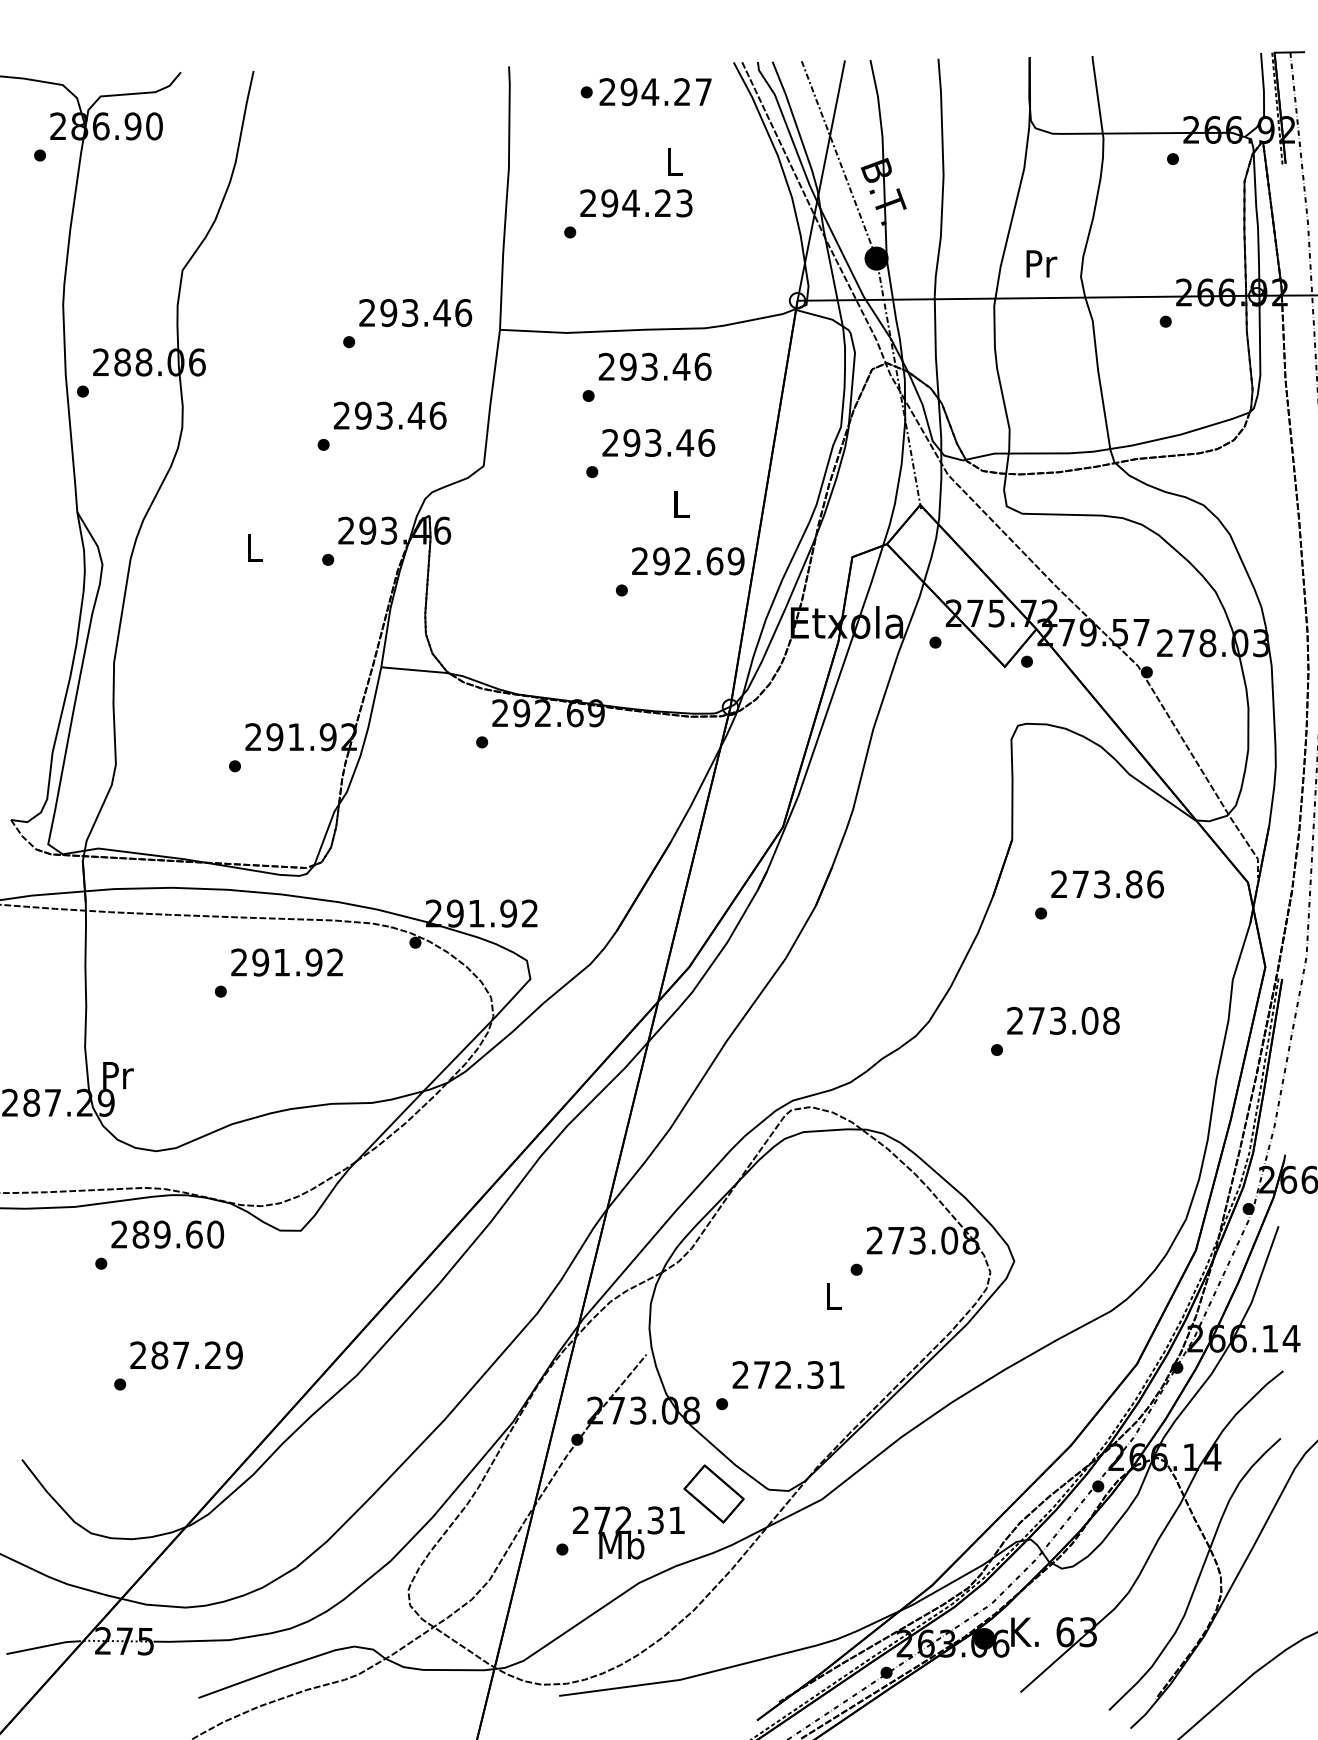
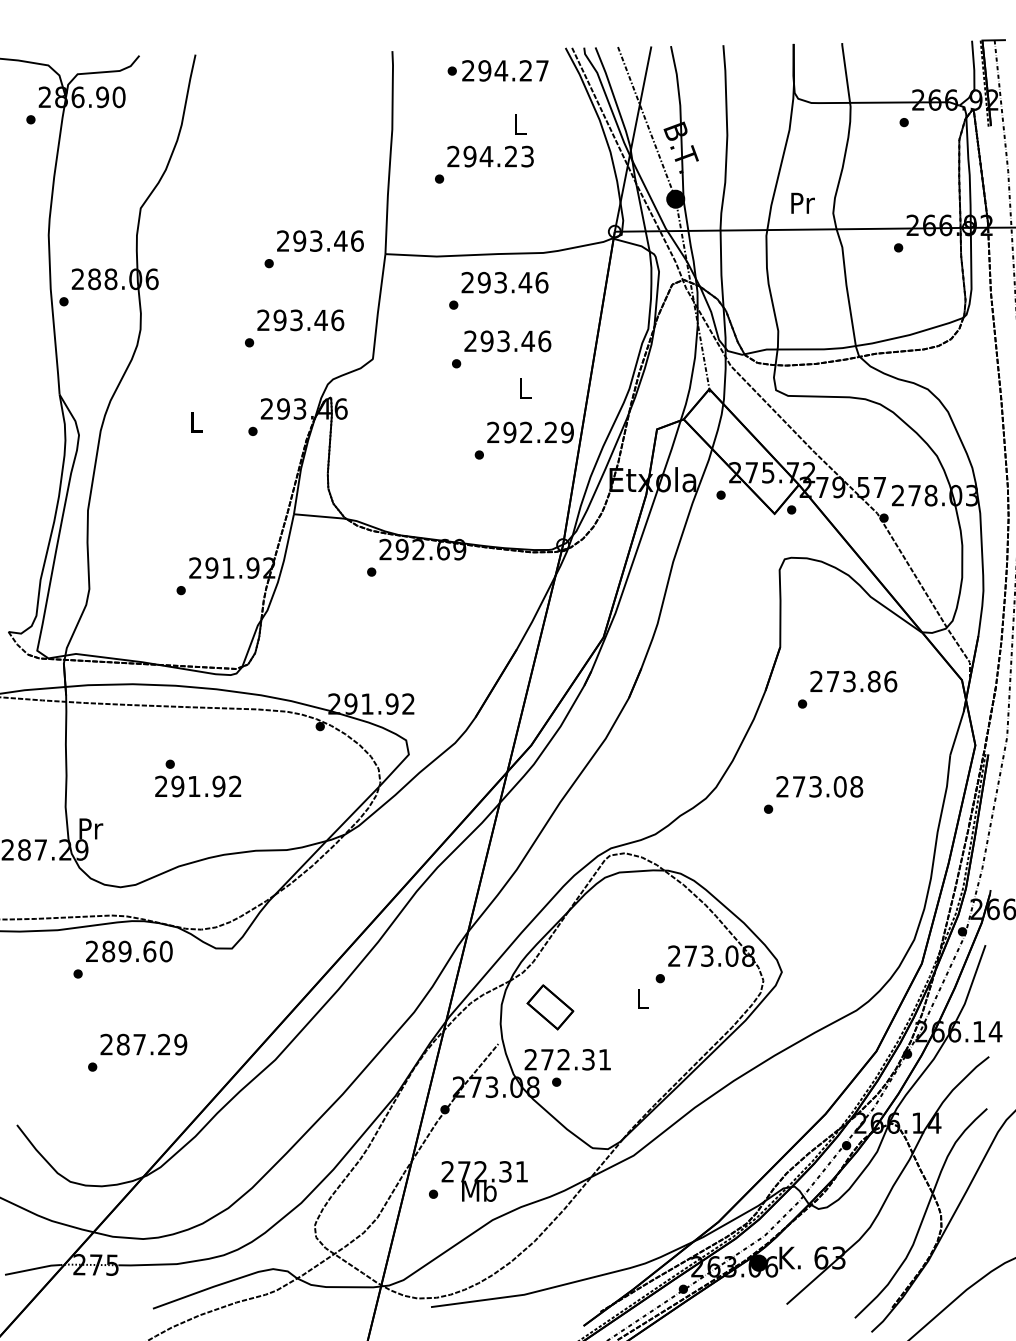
text: (714, 561) -> (550, 432), 292.69 -> 292.29
text: (286, 962) -> (197, 786), moved
text: (788, 1375) -> (567, 1060), moved
part: (713, 1493) -> (550, 1006), moved

